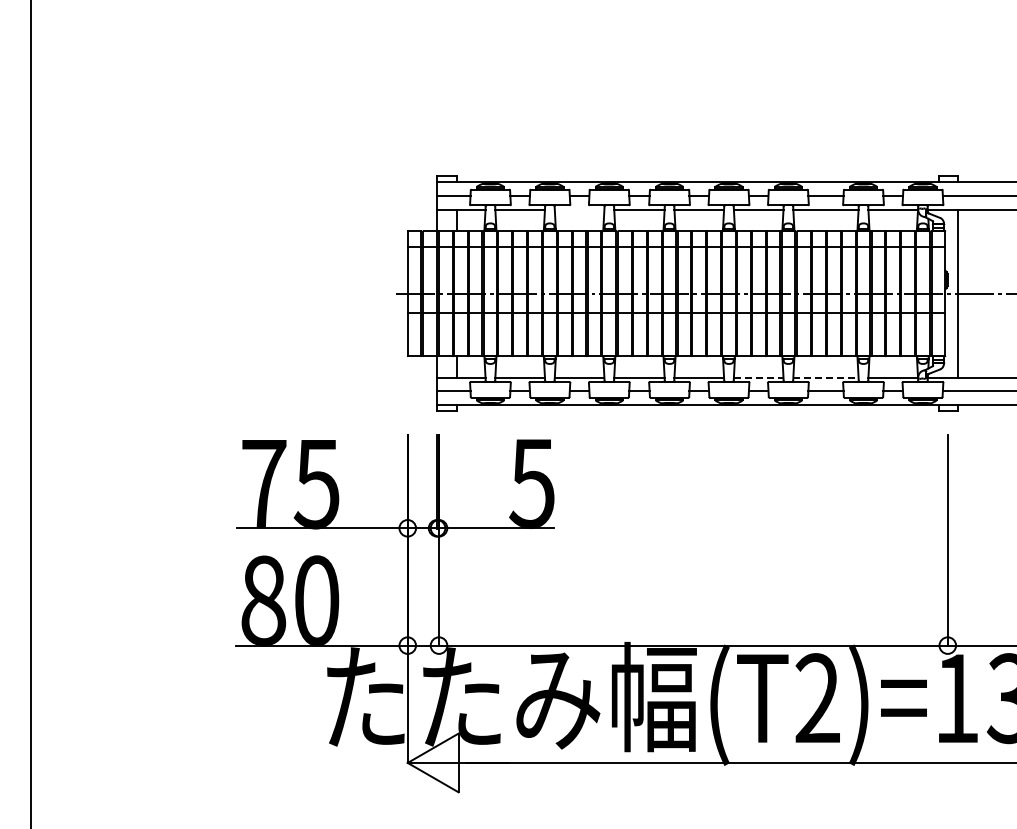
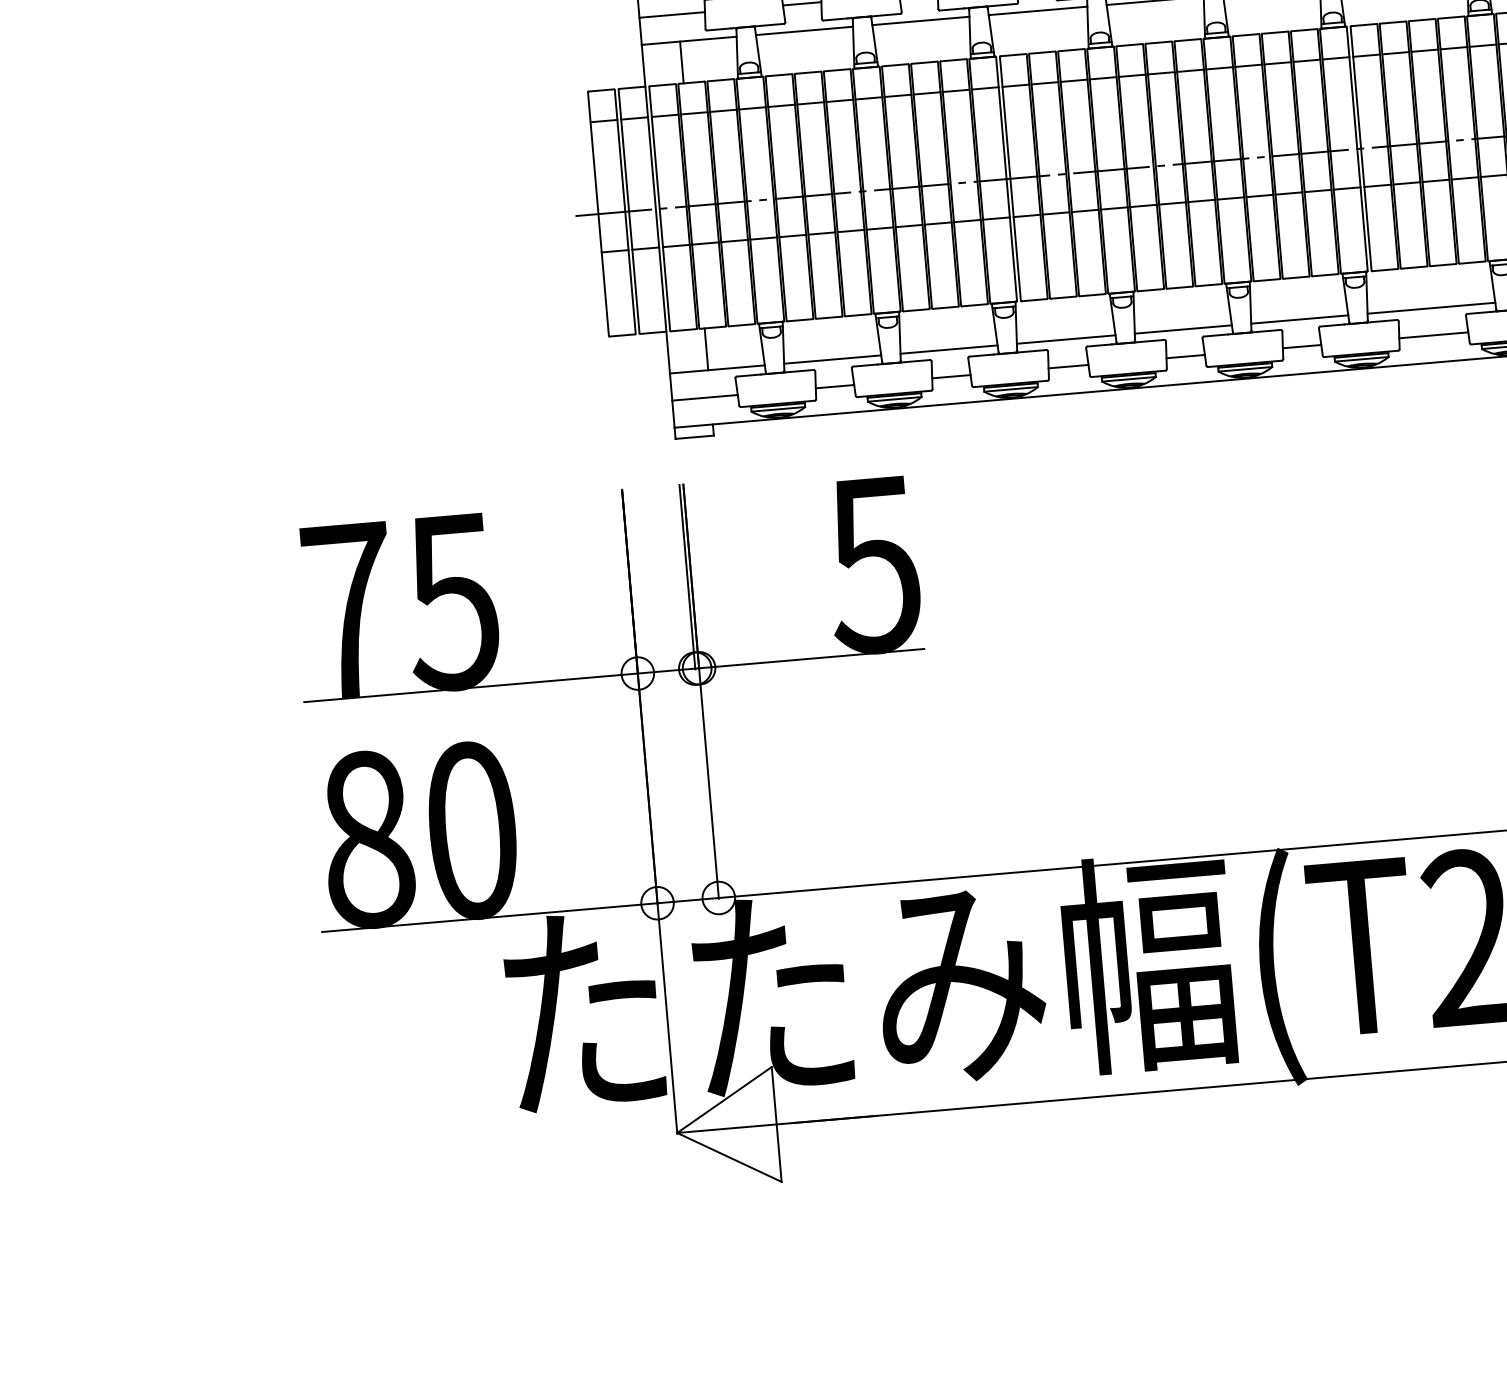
line: (579, 209) -> (920, 20), added
line: (758, 377) -> (1299, 319), dashed -> solid
line: (825, 377) -> (1430, 308), dashed -> solid

